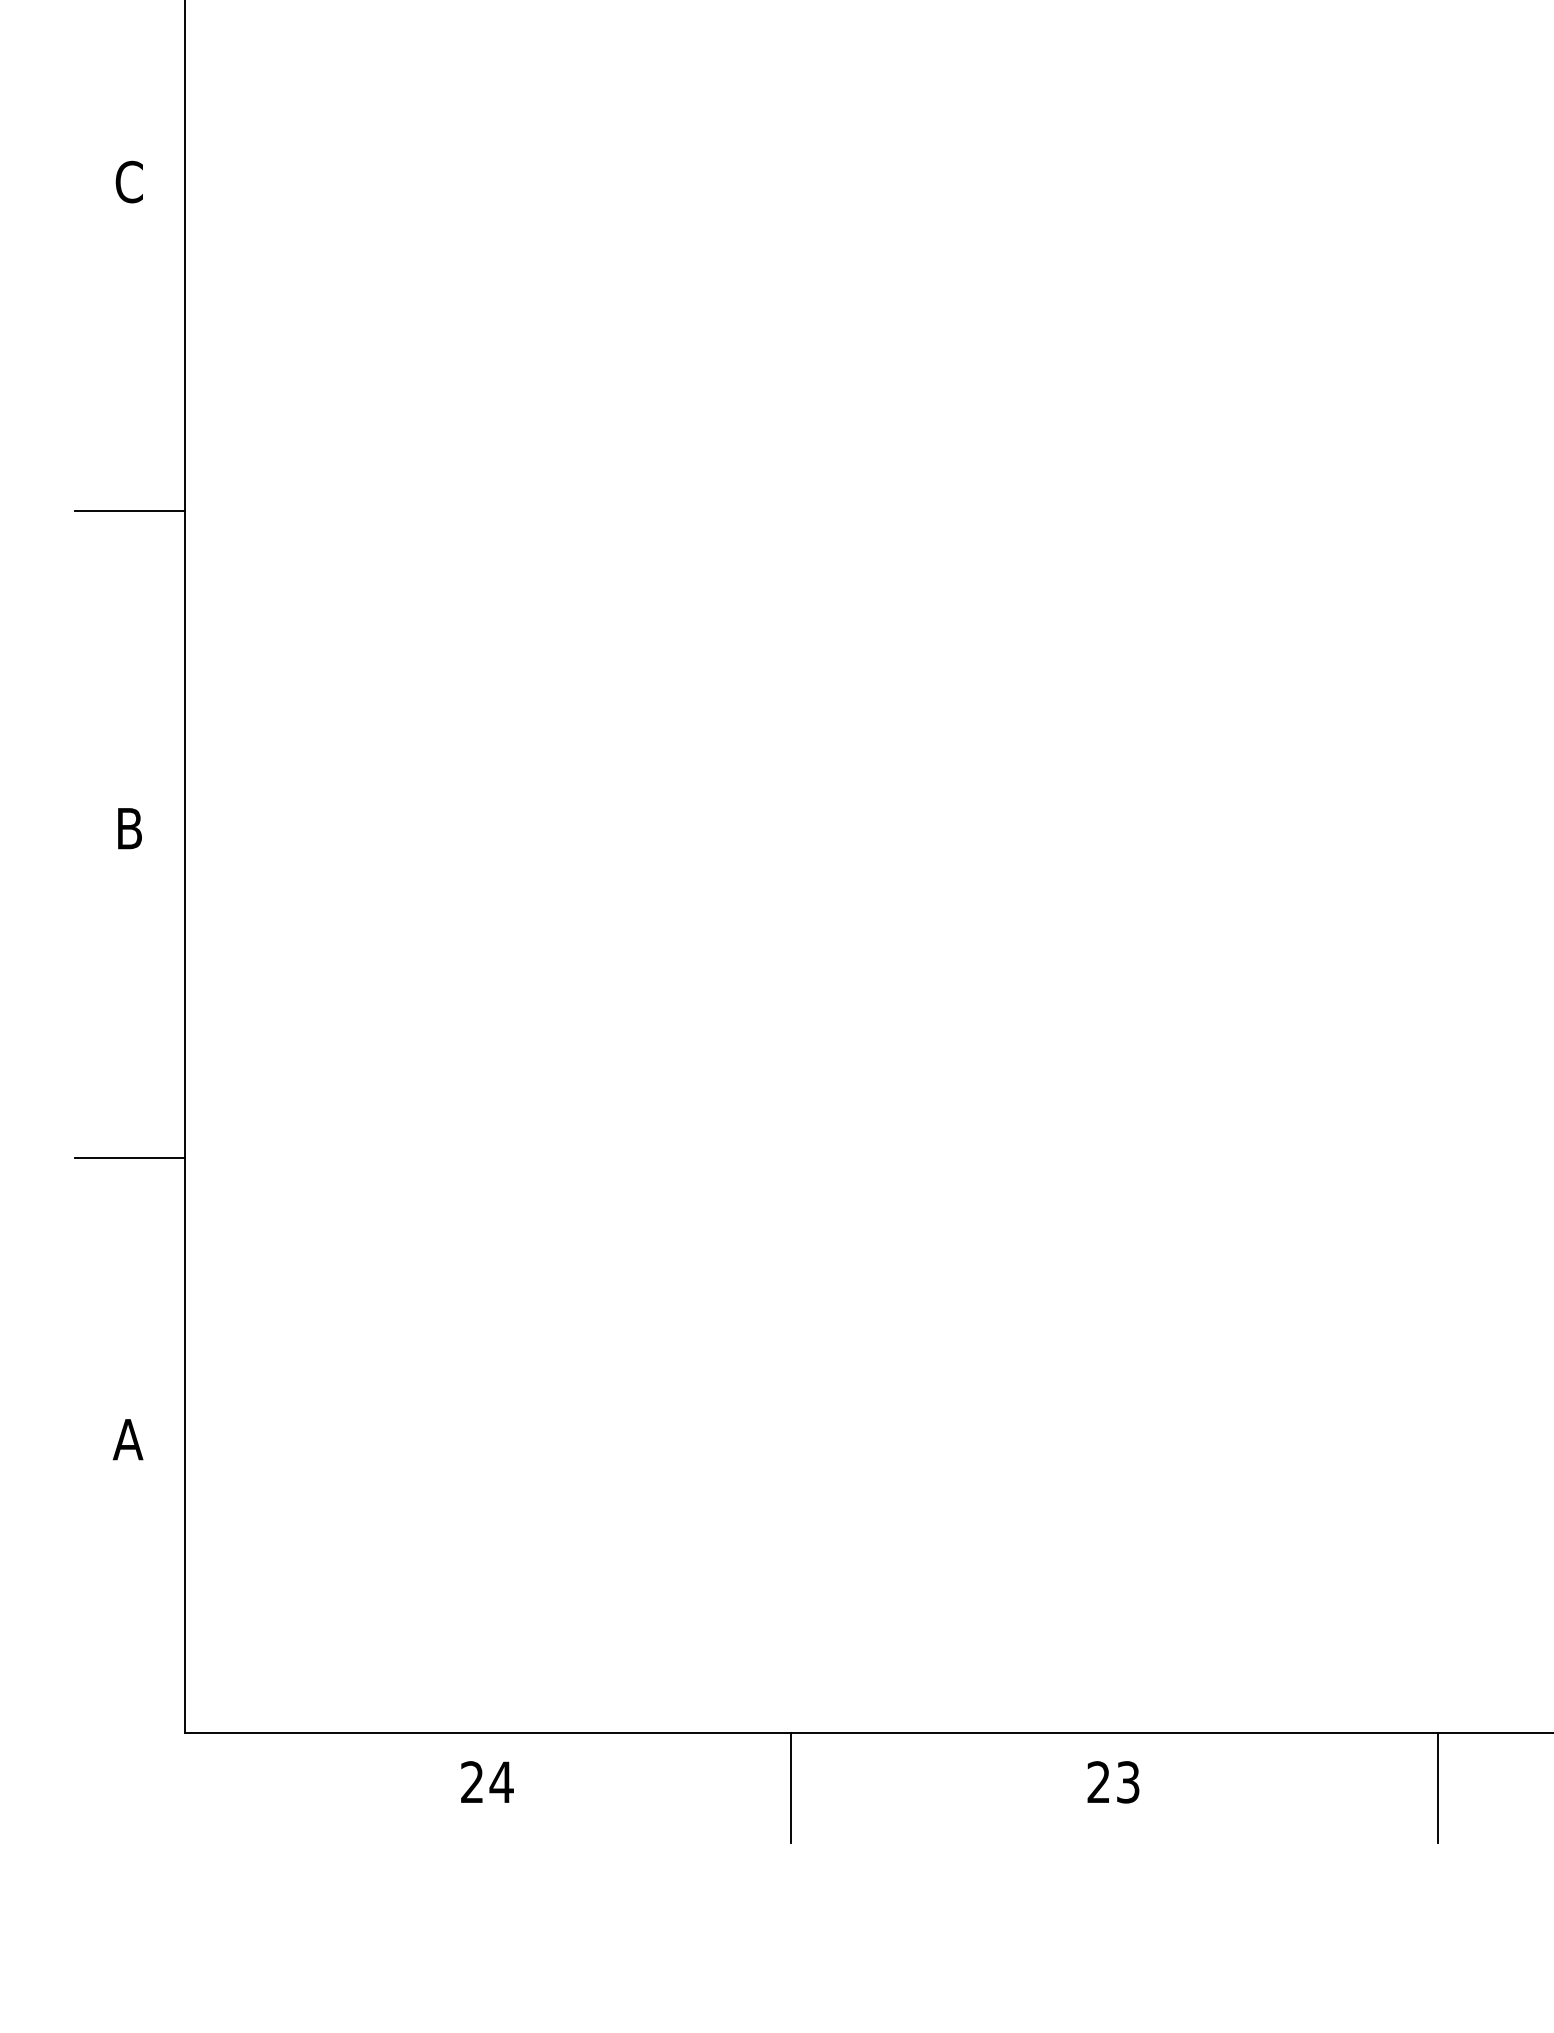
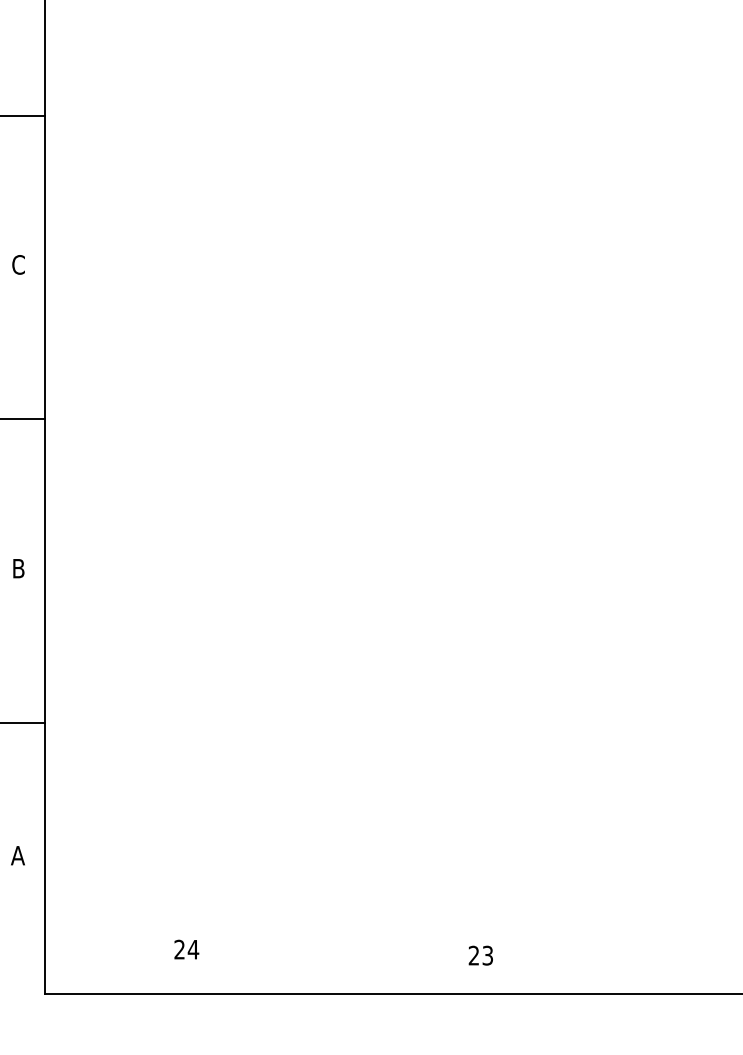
text: (486, 1781) -> (186, 949), moved
text: (1112, 1781) -> (480, 955), moved
line: (791, 1788) -> (329, 1019), removed
line: (1438, 1788) -> (633, 1019), removed

